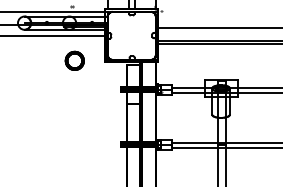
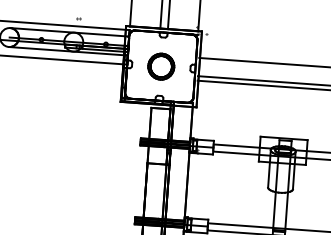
part: (74, 60) -> (160, 66), moved

